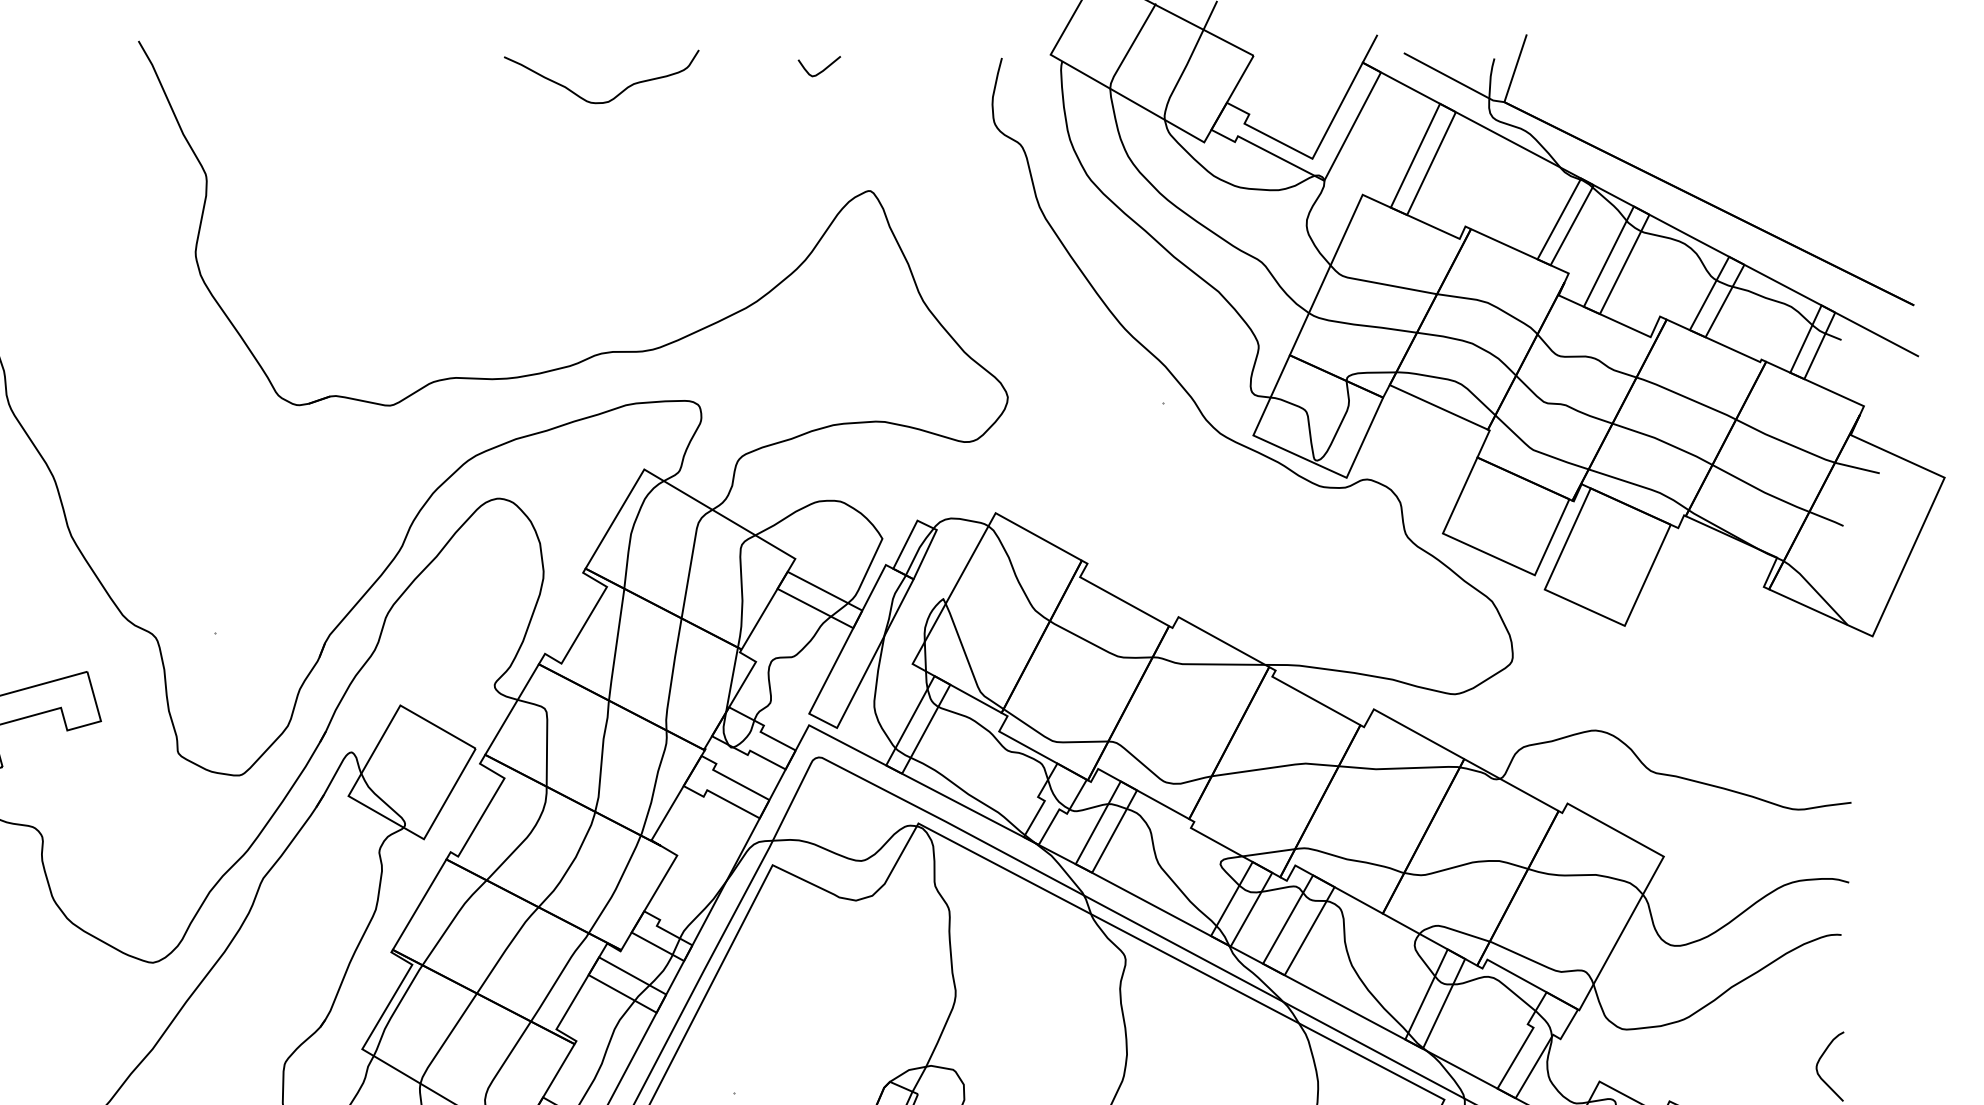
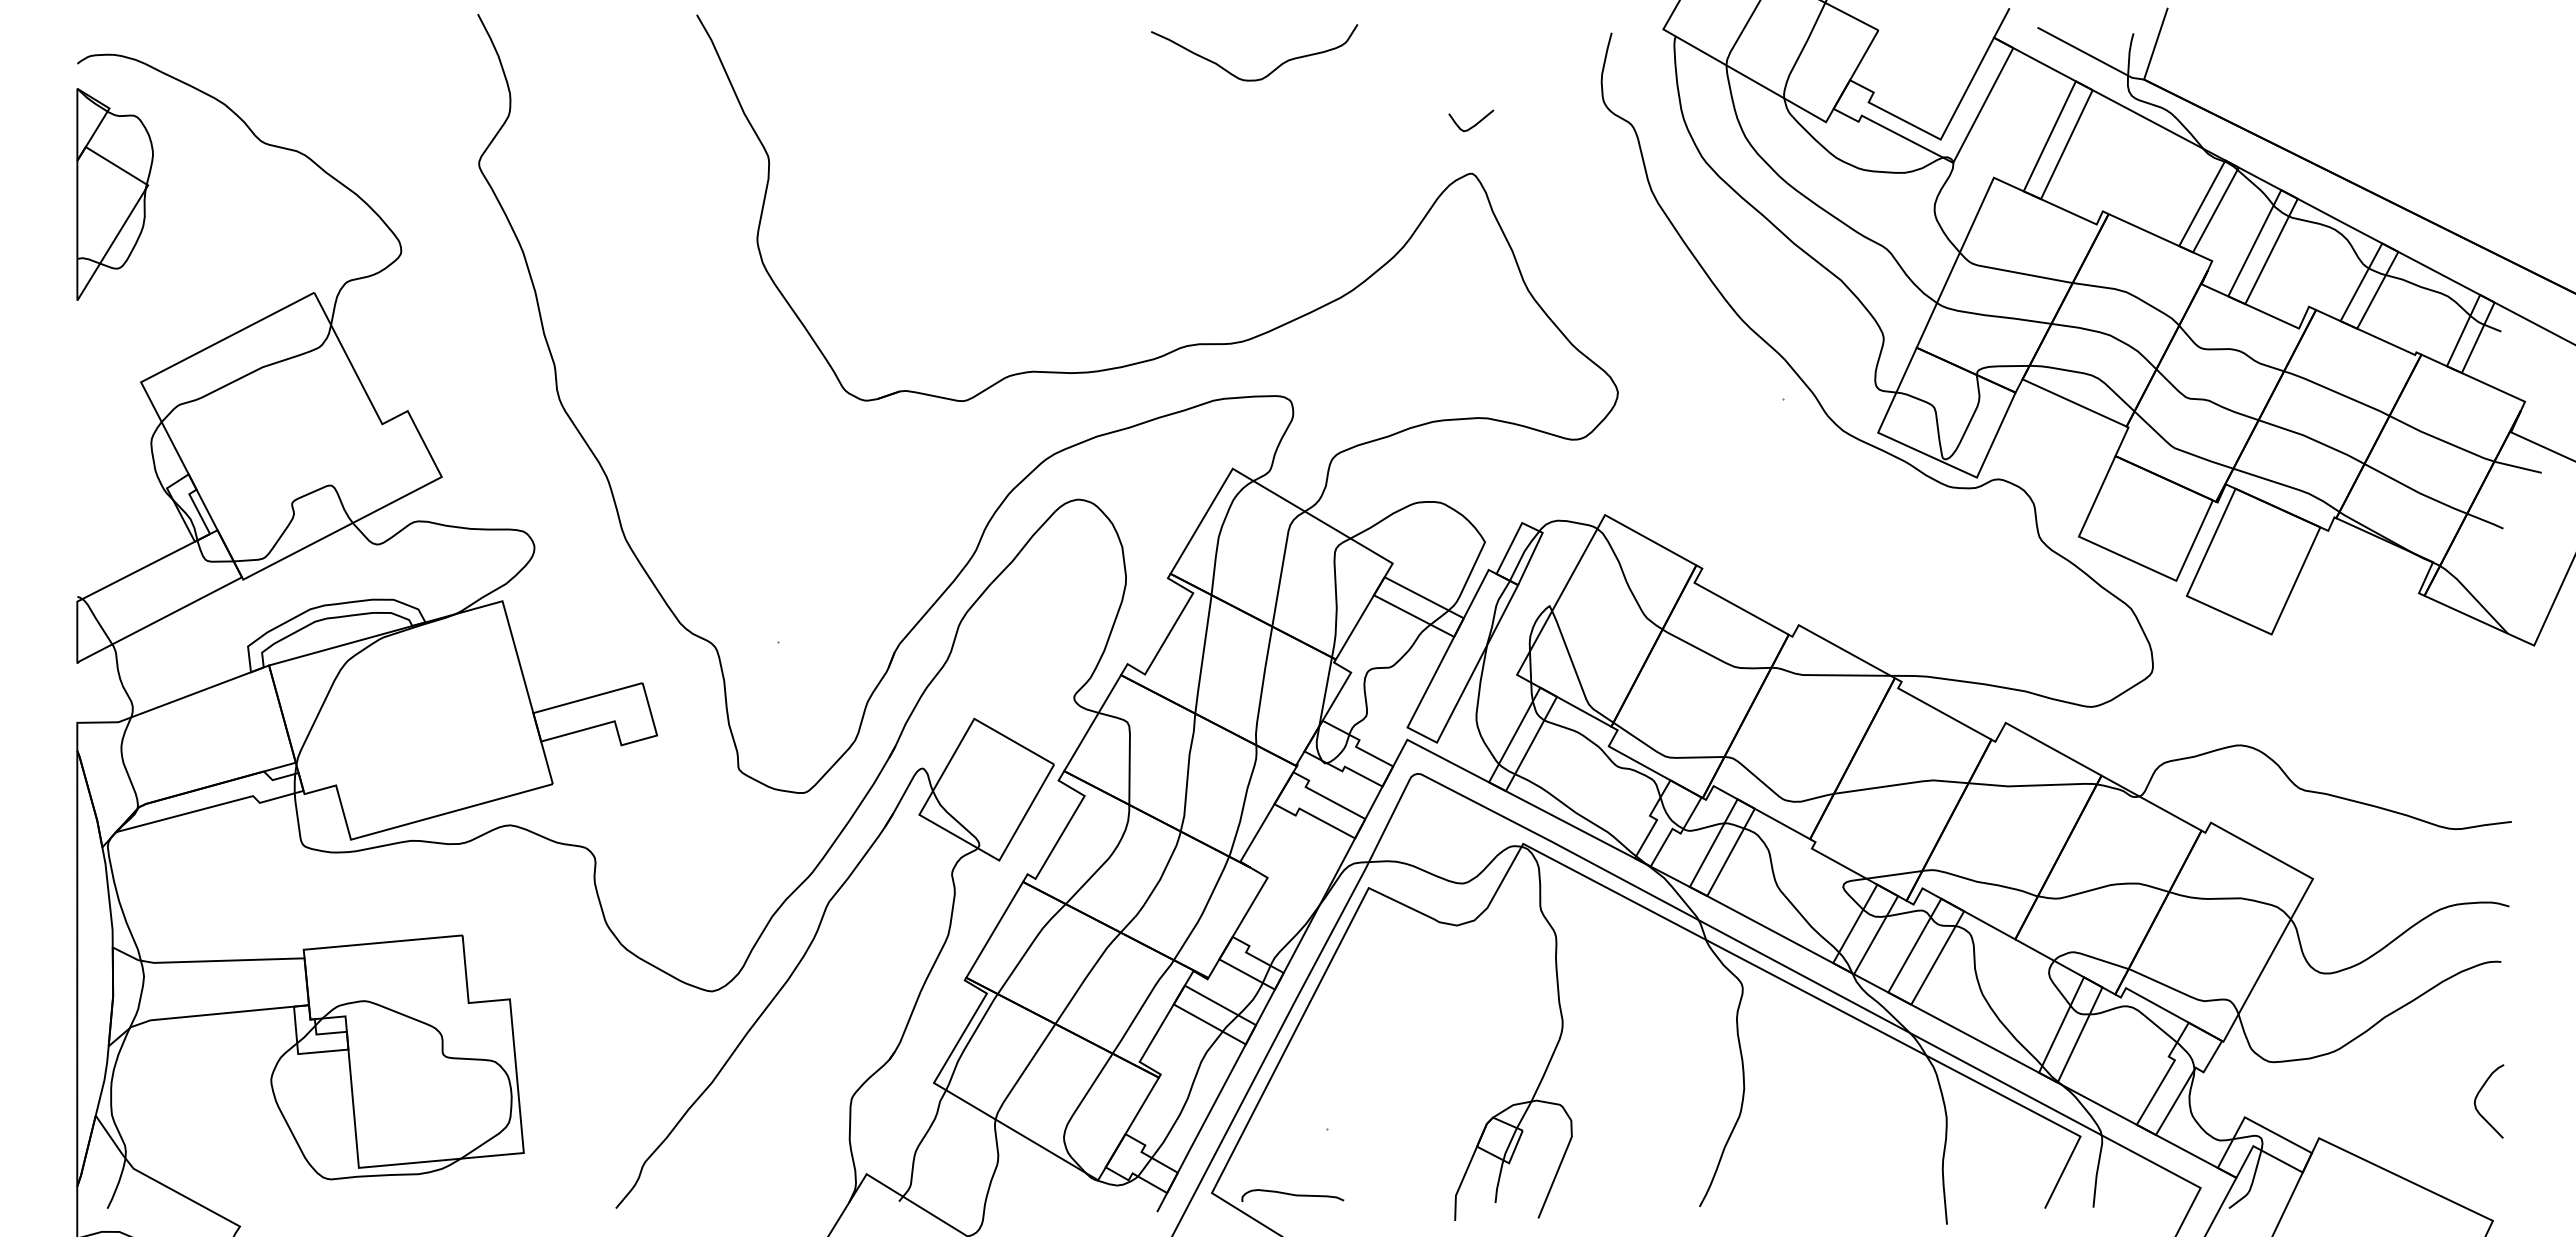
curve: (823, 69) -> (1475, 123), moved
curve: (614, 96) -> (1268, 73), moved

